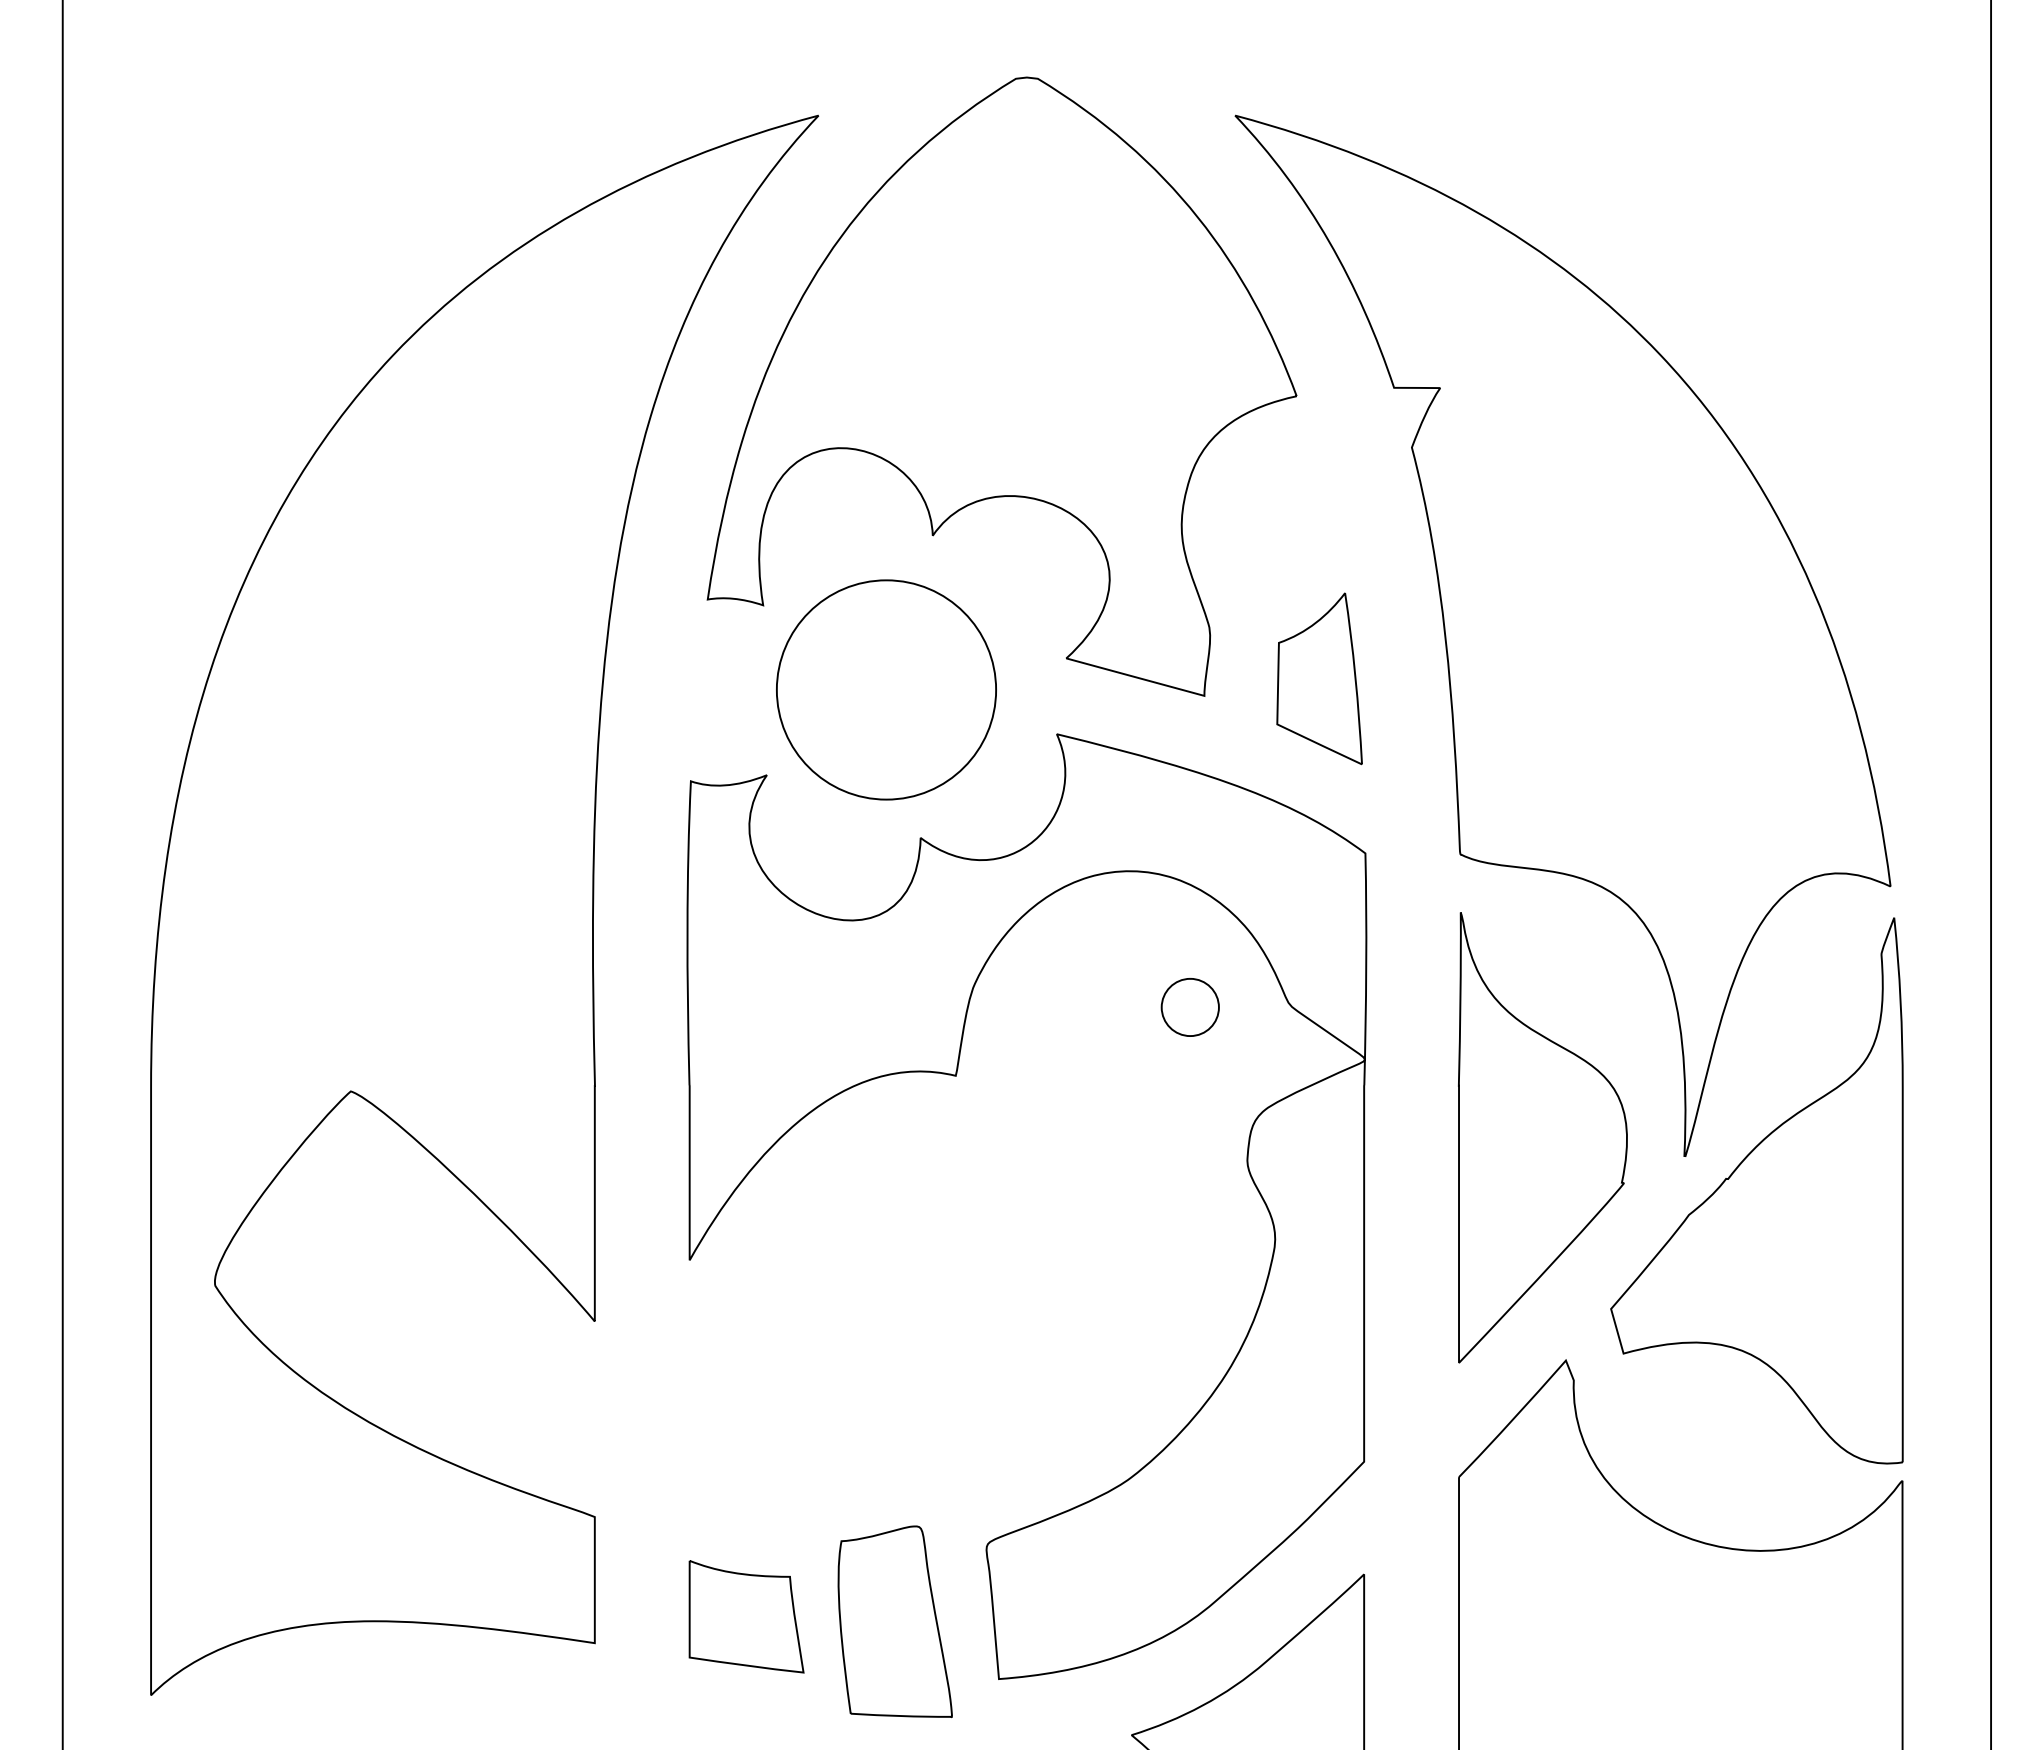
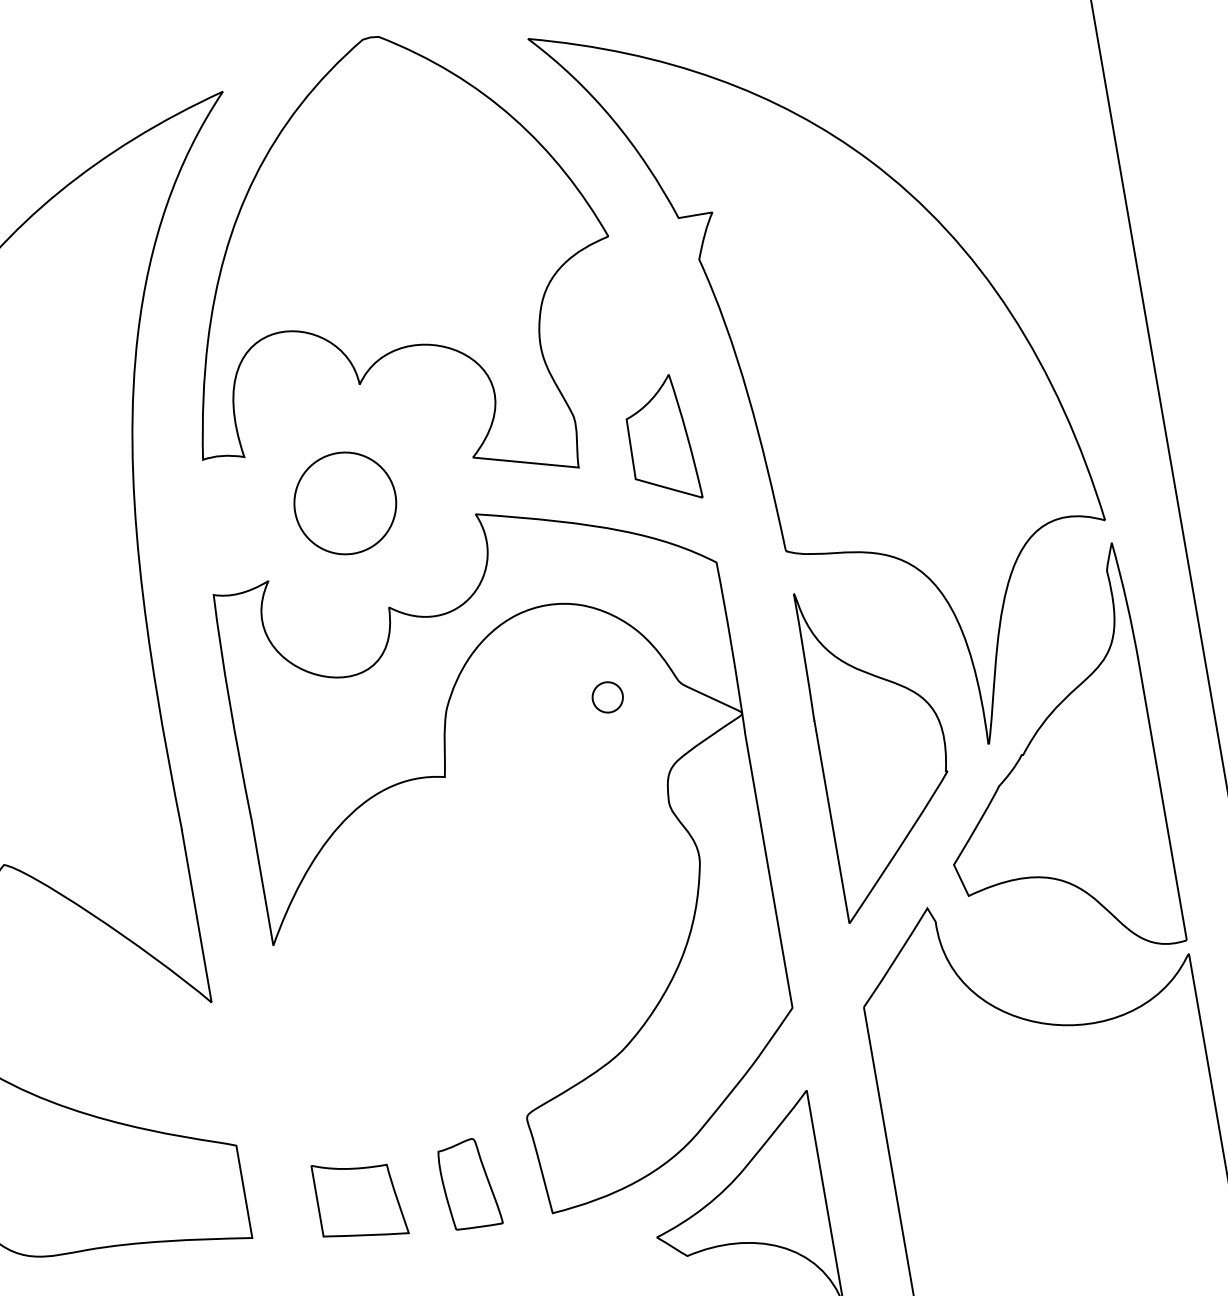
part: (886, 689) -> (345, 503), size x0.62
part: (1189, 1007) -> (607, 697), size x0.71
part: (894, 1621) -> (468, 1184), size x0.62

